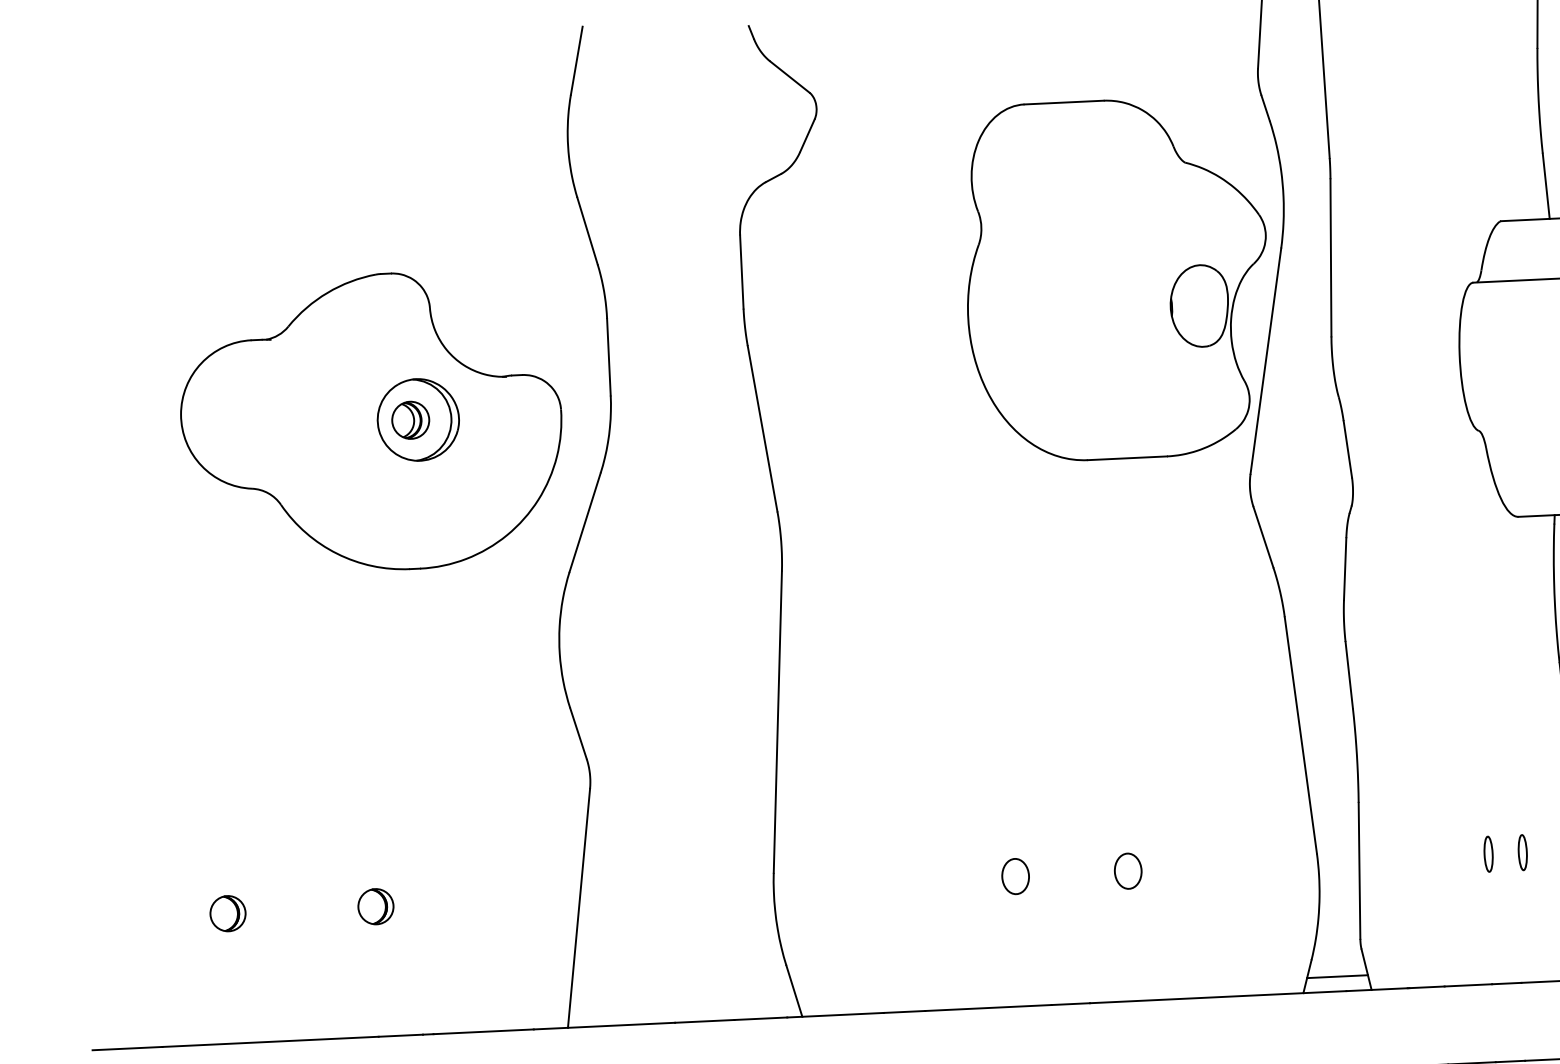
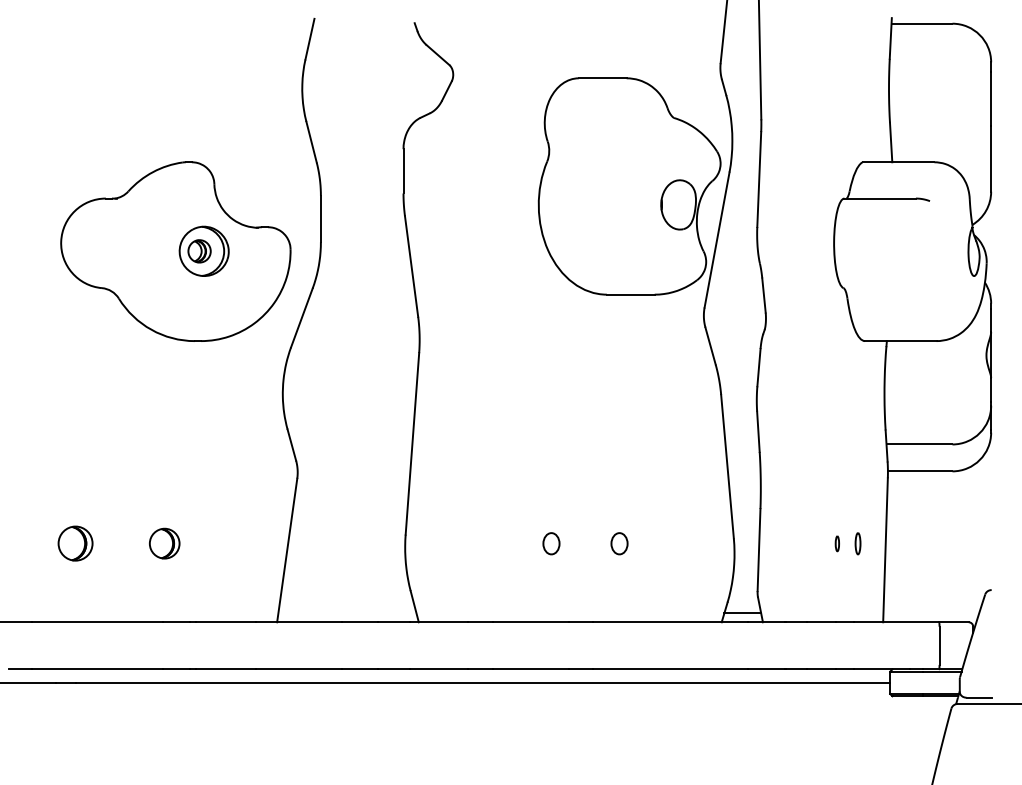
part: (1488, 853) -> (837, 543), size x0.7
part: (375, 906) -> (164, 543), size x1.4
part: (226, 913) -> (74, 543), size x1.6

